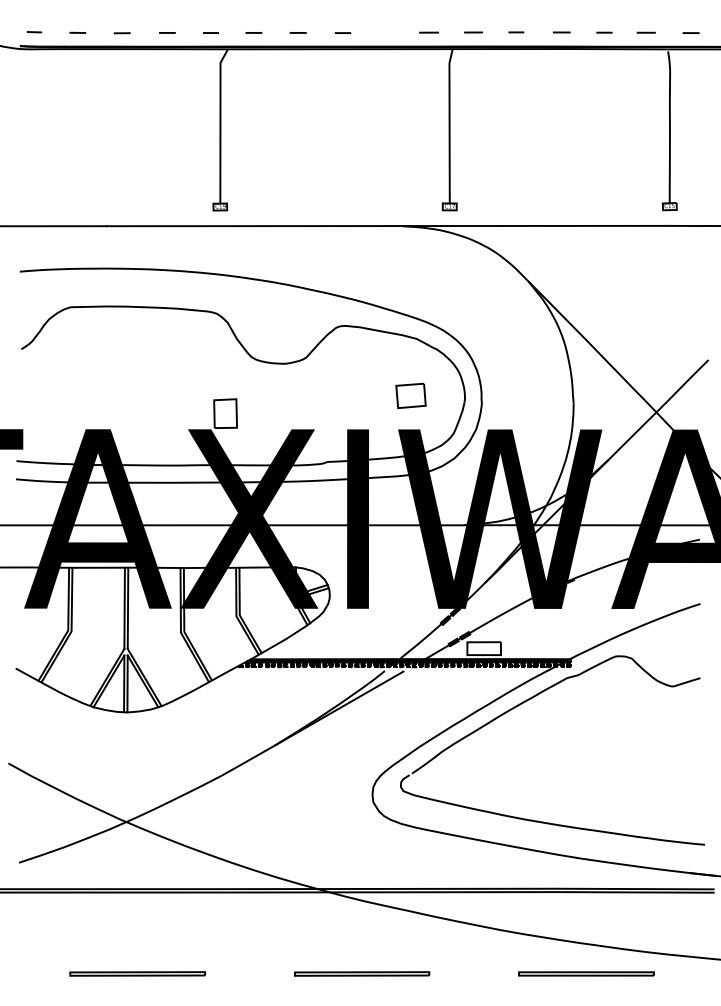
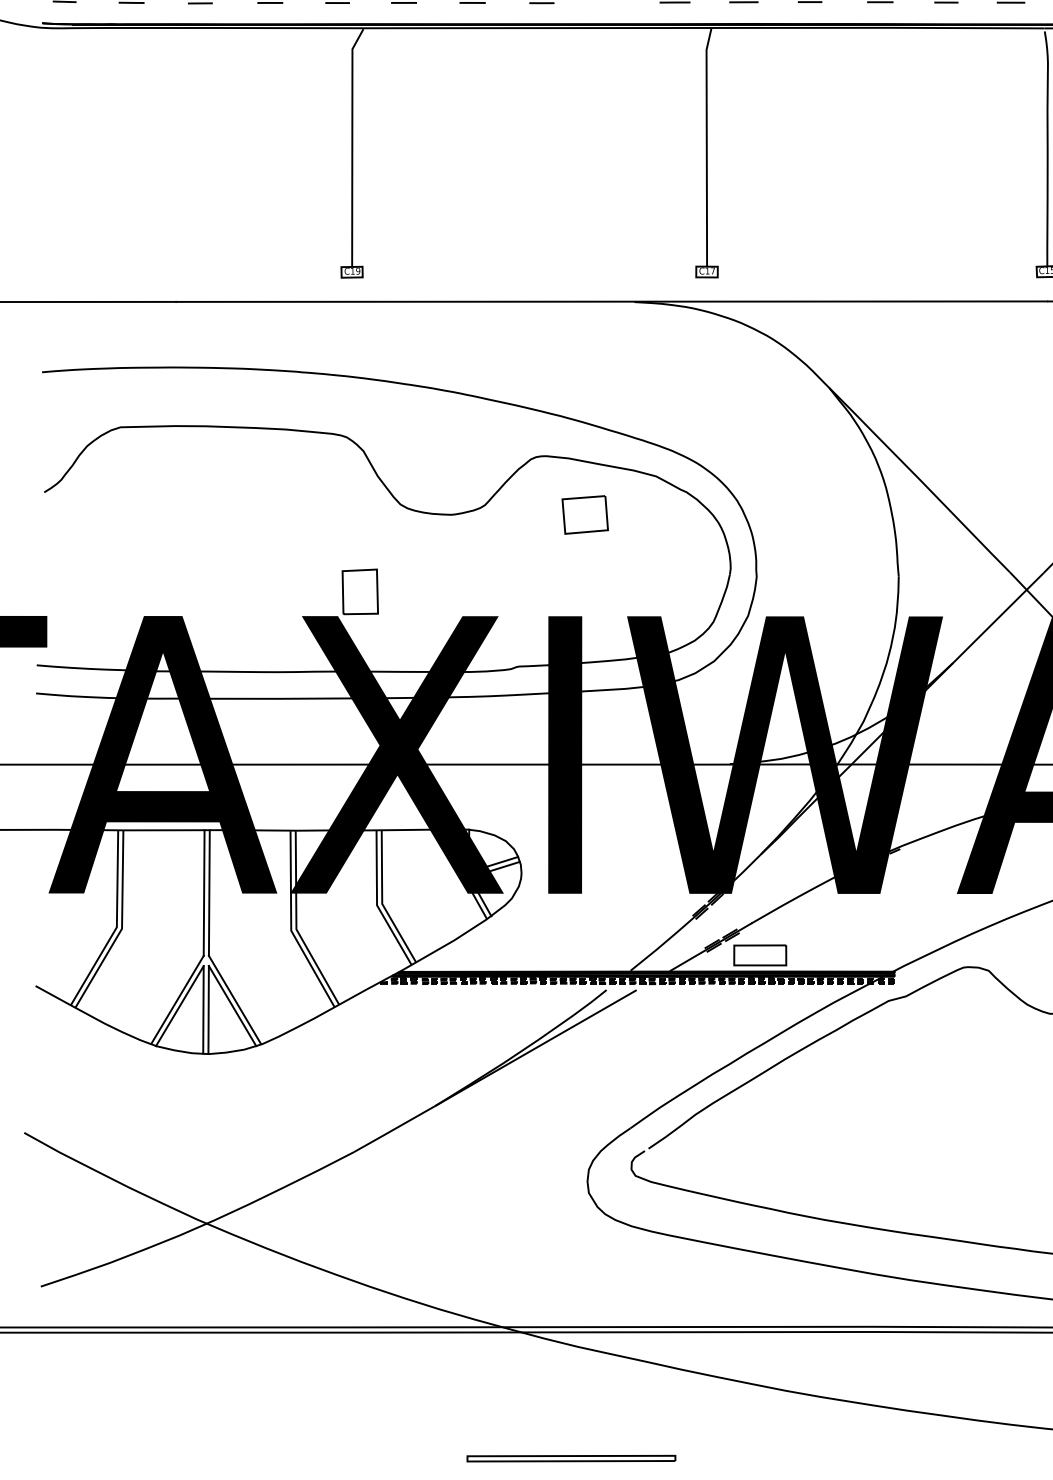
line: (410, 385) -> (584, 498), moved
part: (137, 973) -> (224, 1457), removed
part: (586, 973) -> (918, 1457), removed

